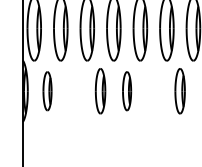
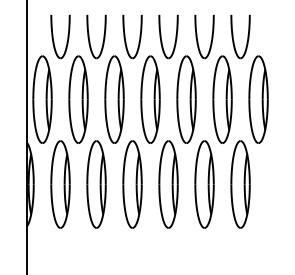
part: (47, 91) -> (60, 184), size x1.67
part: (74, 91) -> (96, 184), added
part: (100, 91) -> (132, 184), size x1.43
part: (127, 91) -> (168, 184), size x1.67
part: (153, 91) -> (204, 184), added
part: (180, 91) -> (240, 184), size x1.43

